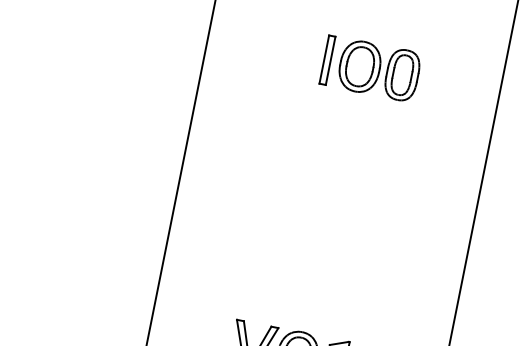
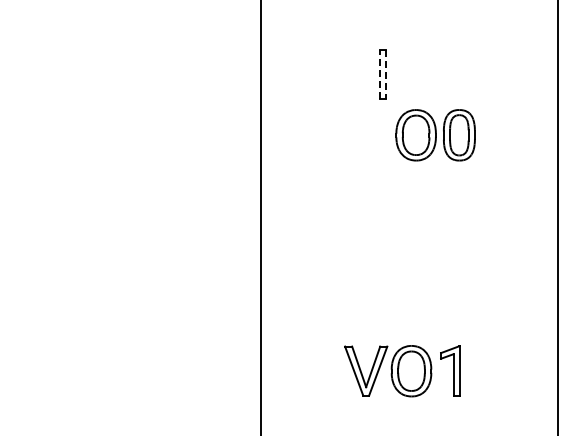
line: (324, 59) -> (379, 74), solid -> dashed
line: (330, 61) -> (386, 74), solid -> dashed
part: (378, 70) -> (435, 135), moved

